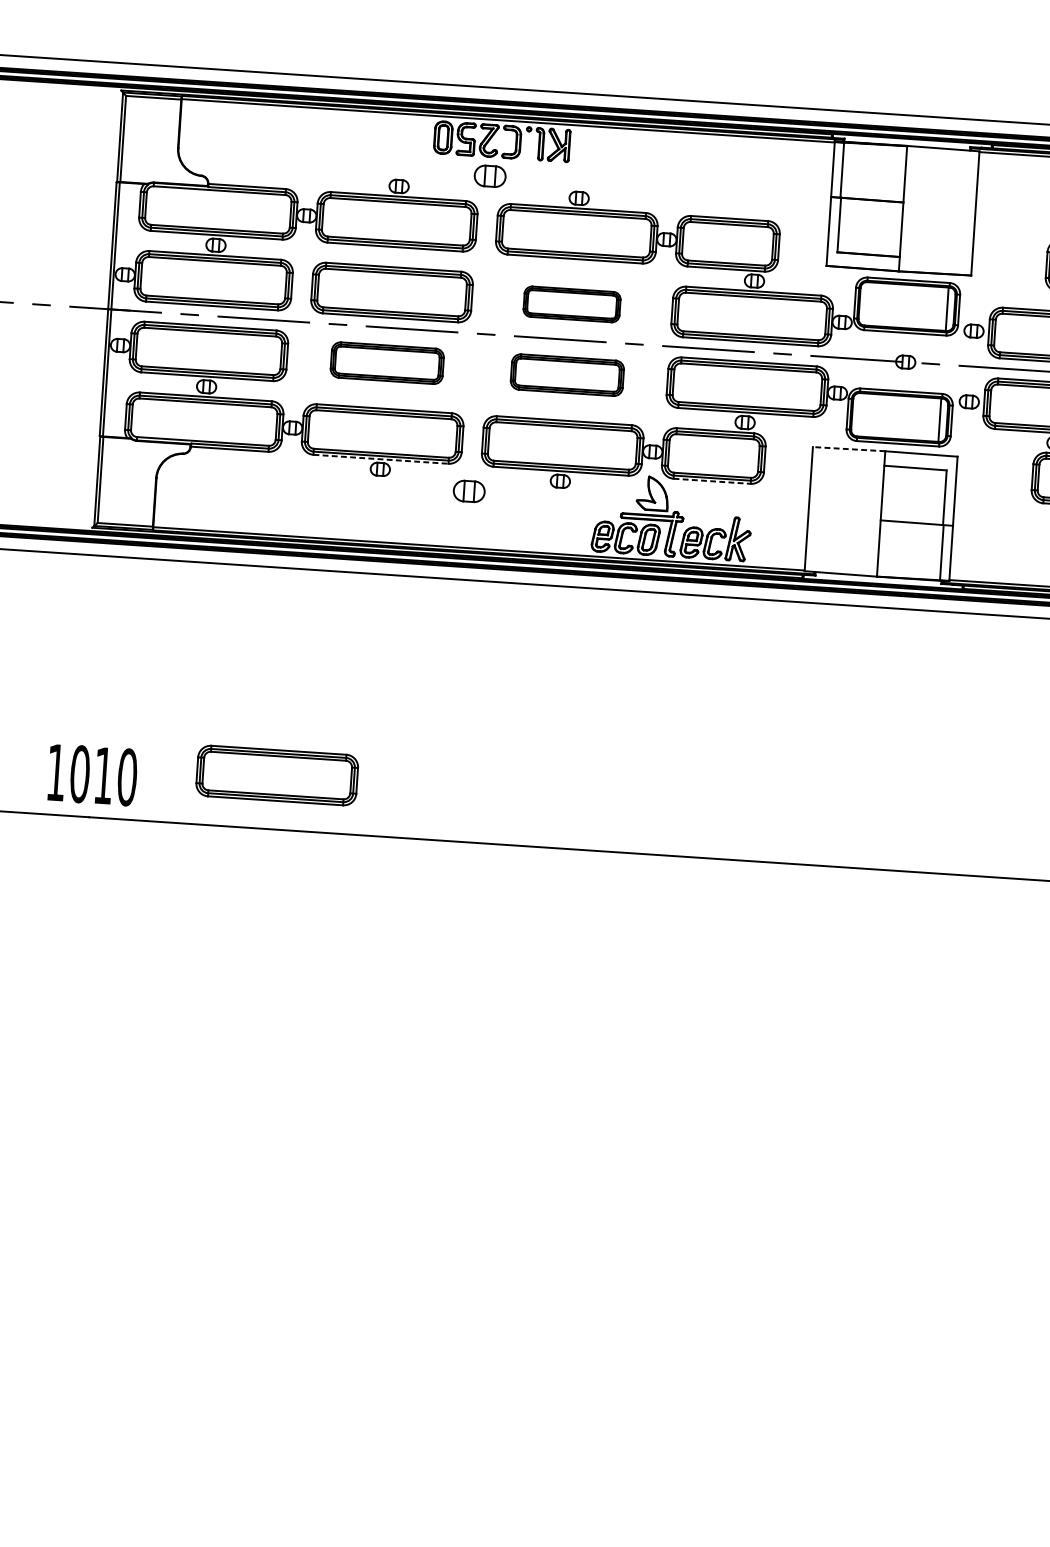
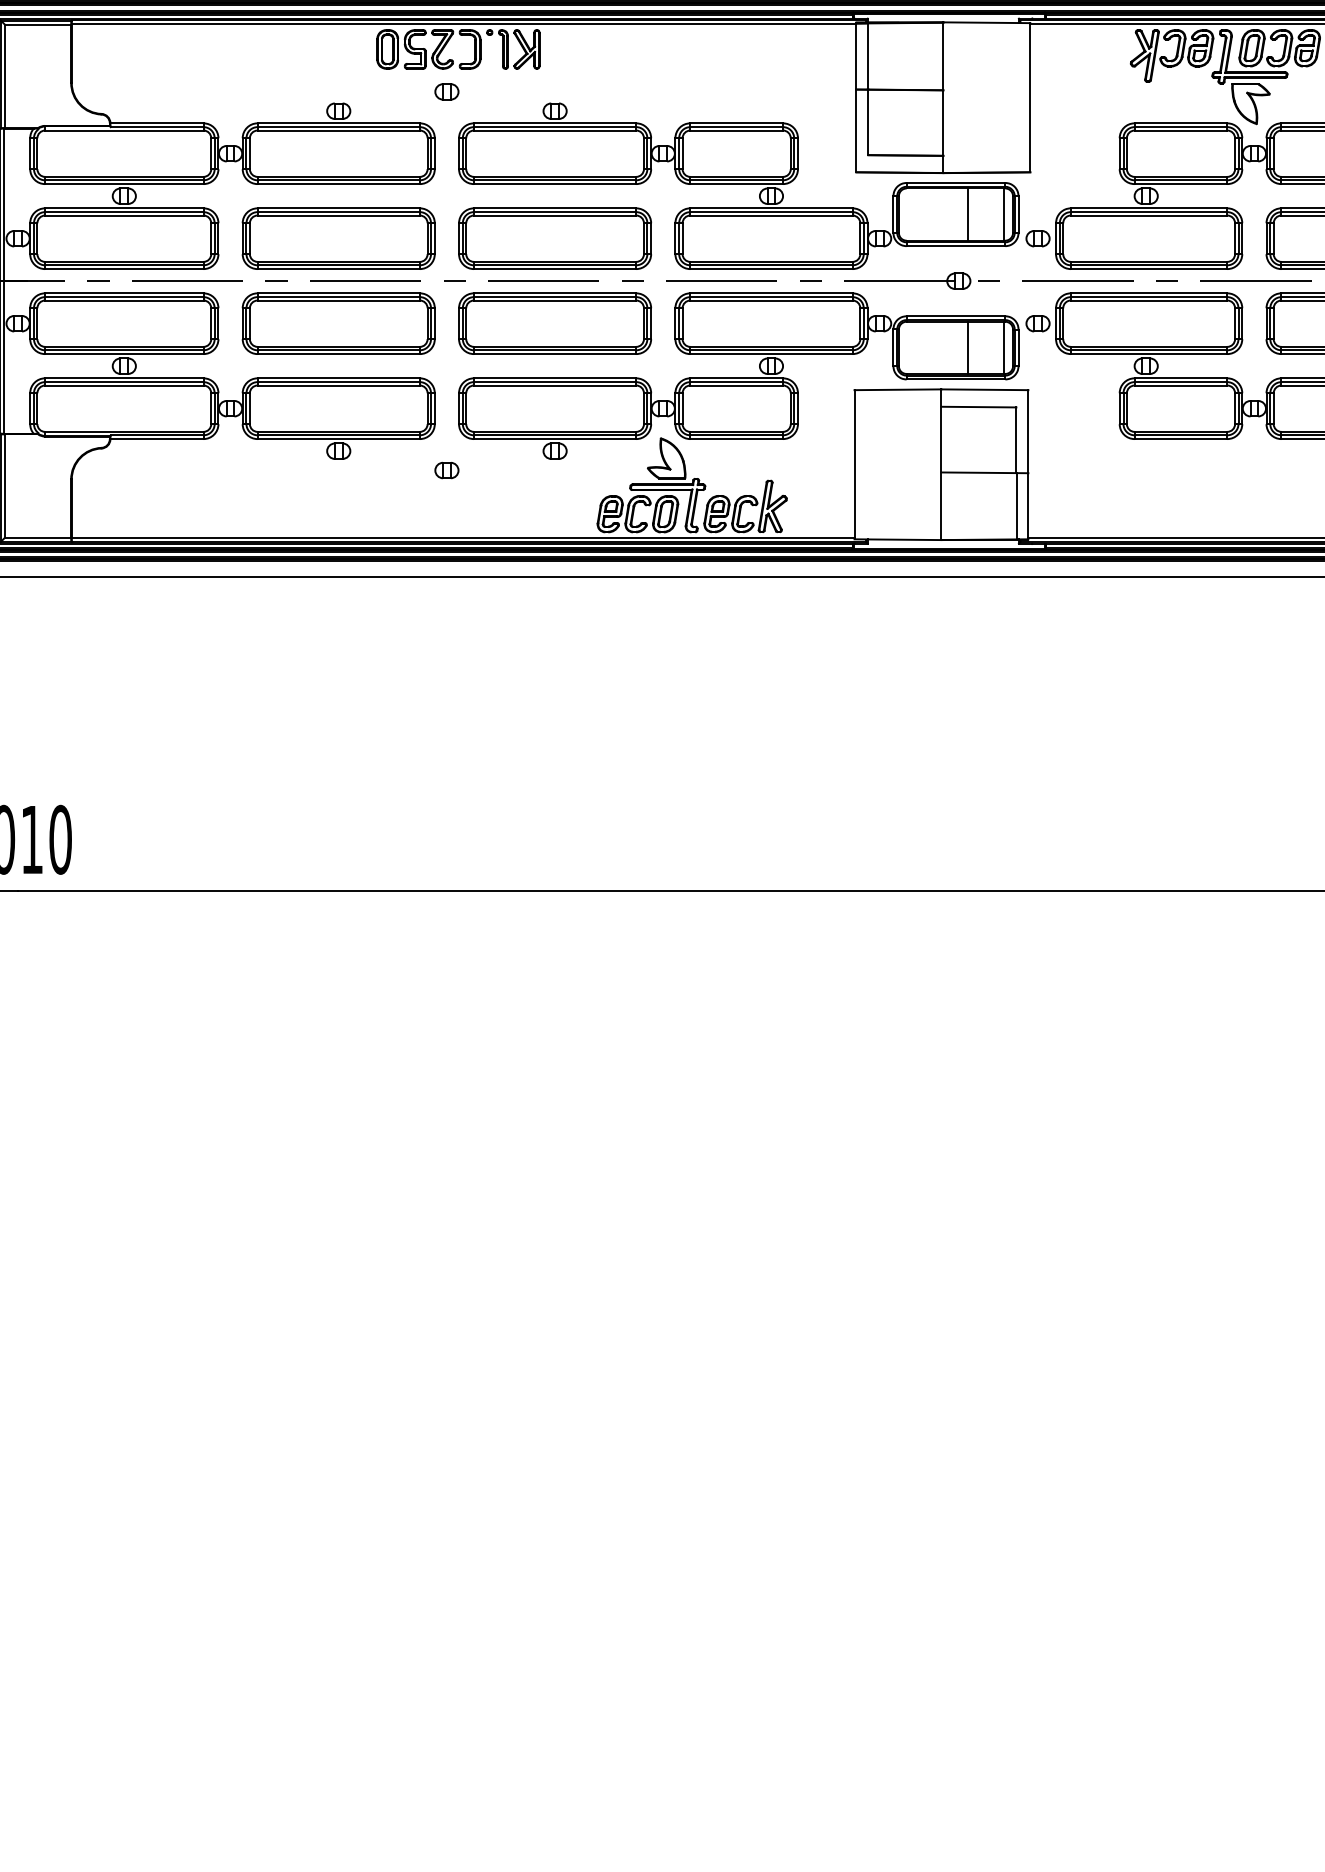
part: (489, 176) -> (446, 91), size x0.62
part: (571, 304) -> (554, 238), size x1.67
line: (916, 307) -> (967, 214), added
part: (387, 363) -> (338, 323), size x1.43
part: (566, 375) -> (554, 323), size x1.43
line: (909, 417) -> (967, 347), added
line: (848, 448) -> (897, 389), dashed -> solid
line: (381, 459) -> (339, 439), dashed -> solid
line: (712, 481) -> (737, 439), dashed -> solid
part: (468, 491) -> (446, 470), size x0.62
part: (277, 775) -> (239, 825), removed

